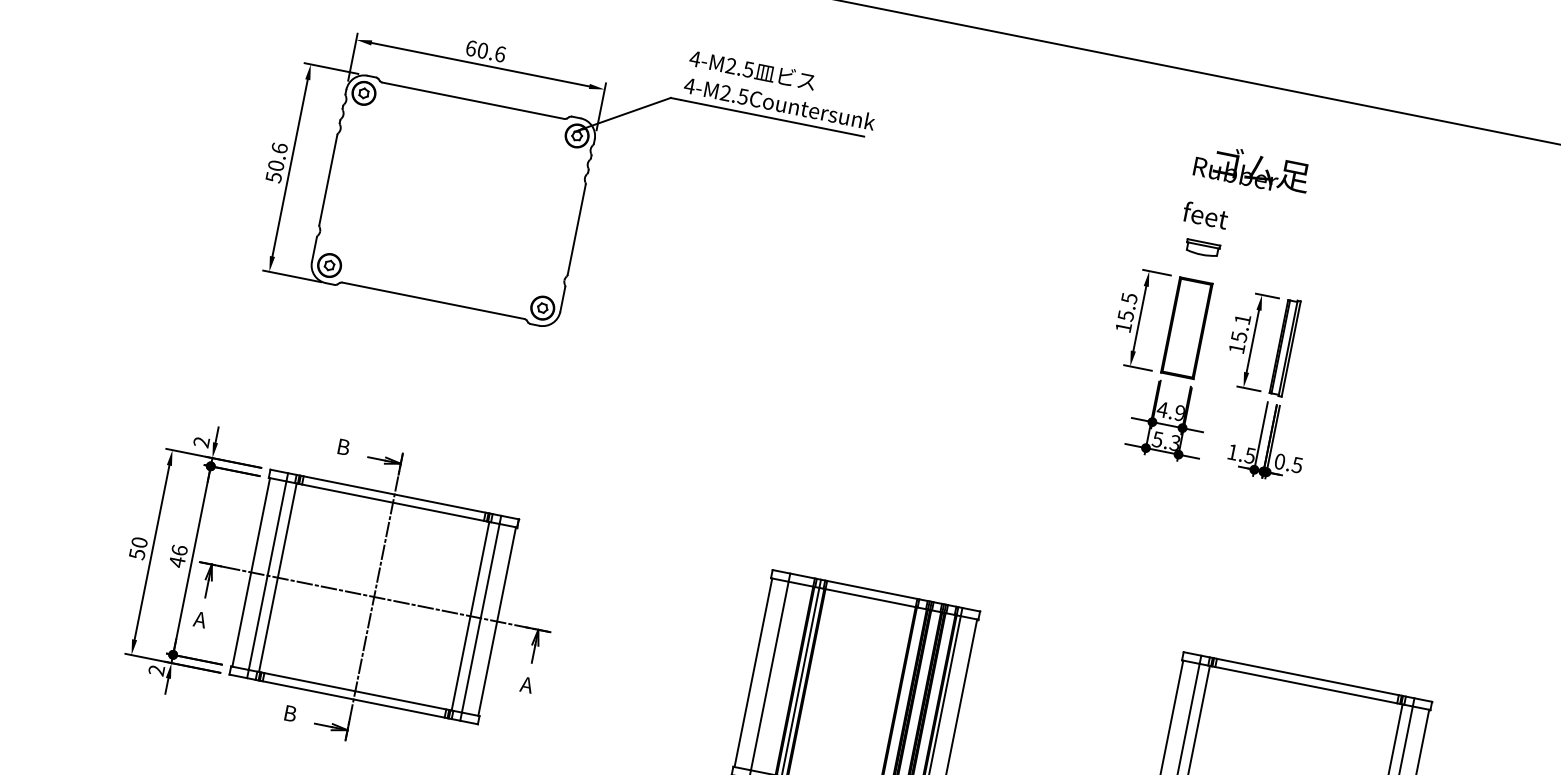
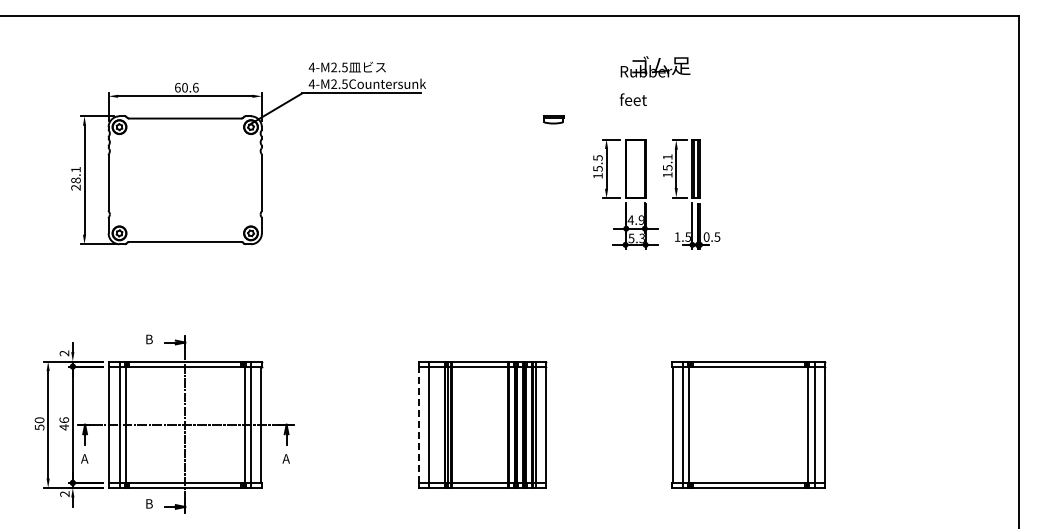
text: (276, 162) -> (75, 178), 50.6 -> 28.1
part: (1202, 248) -> (553, 119), moved
line: (753, 672) -> (419, 424), solid -> dashed

